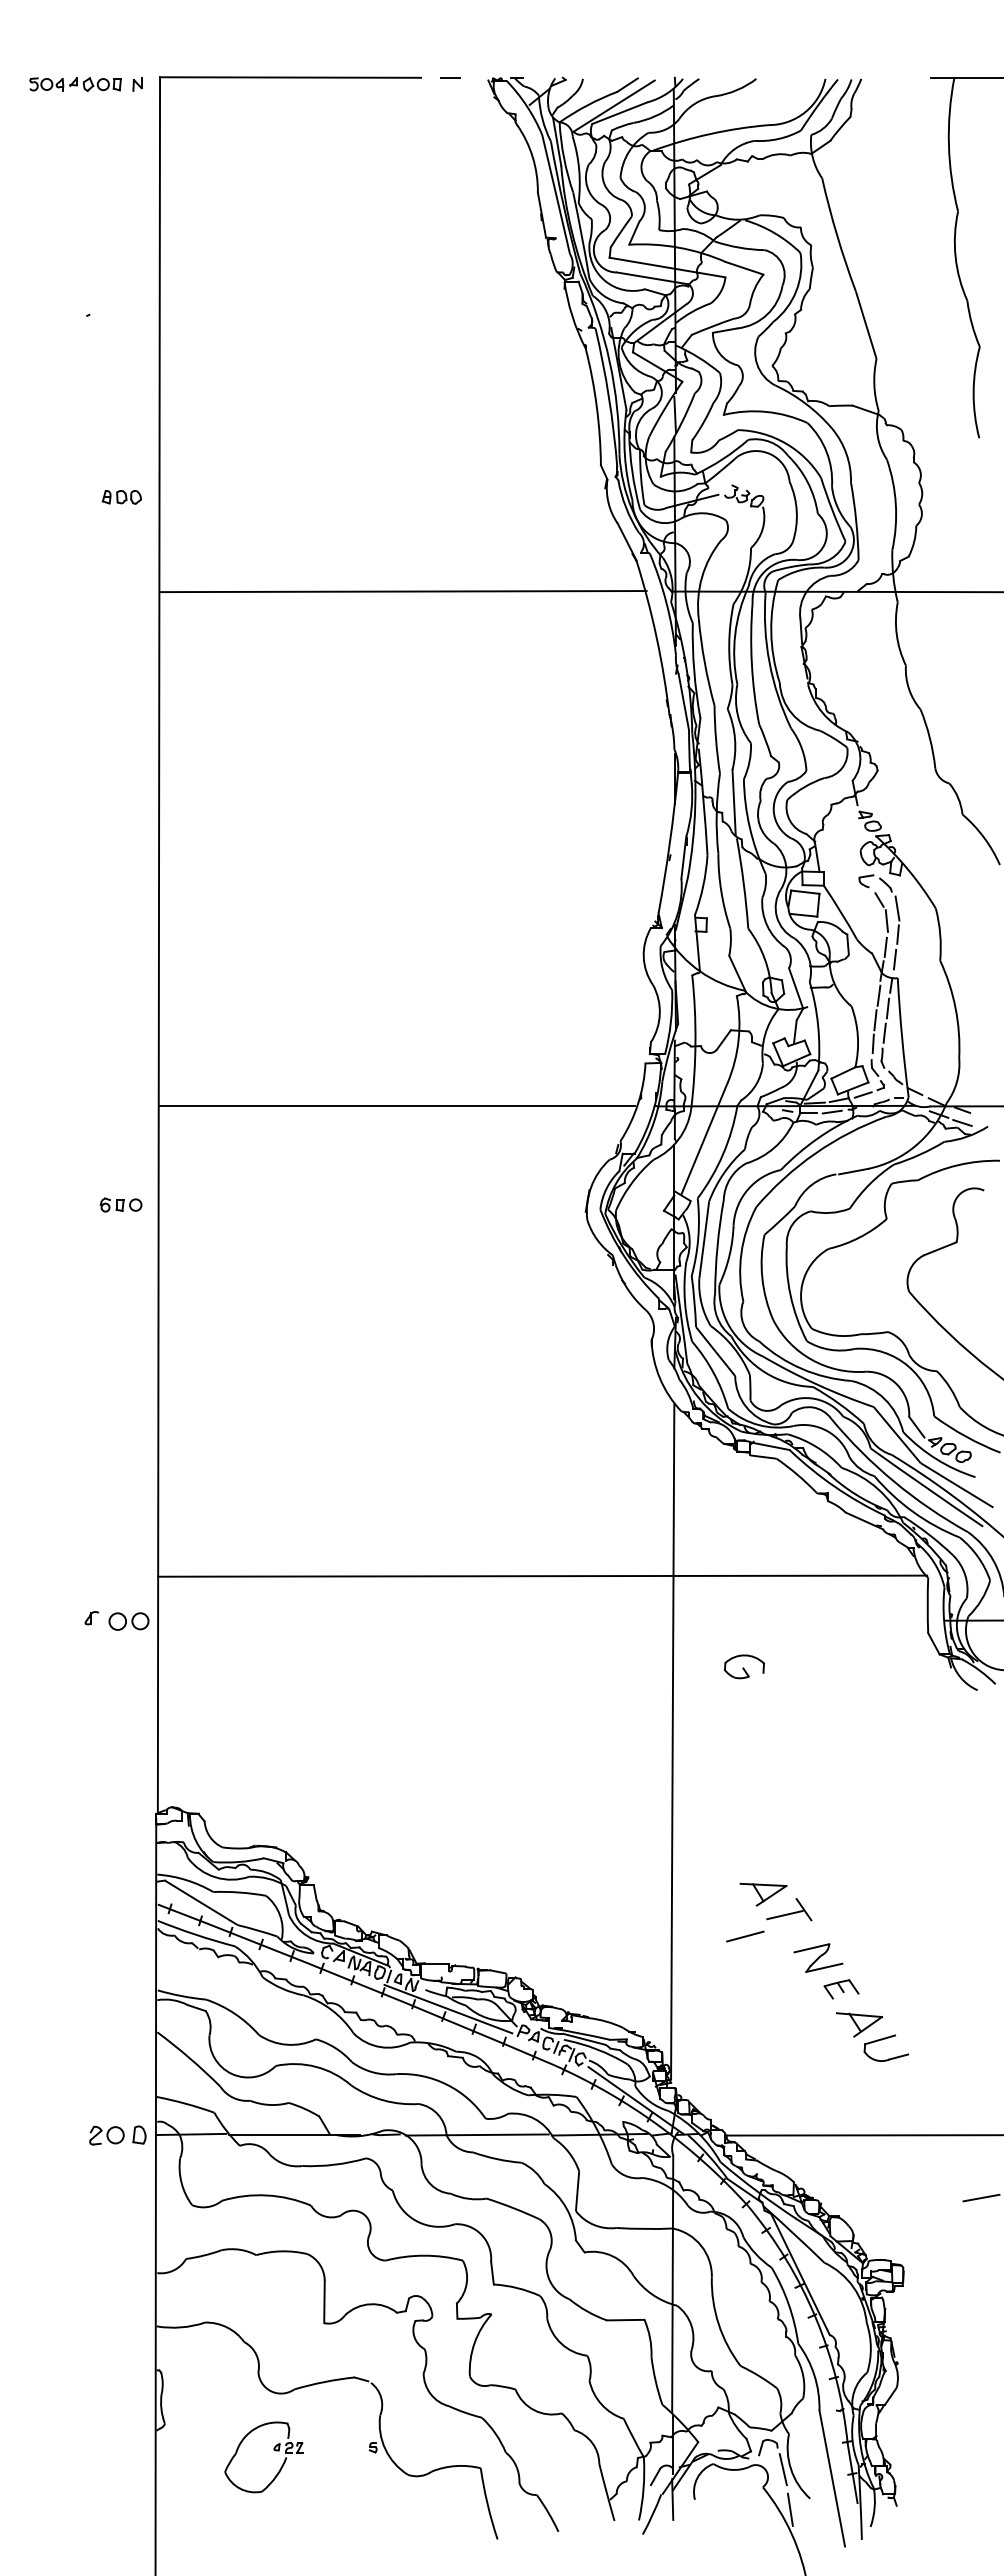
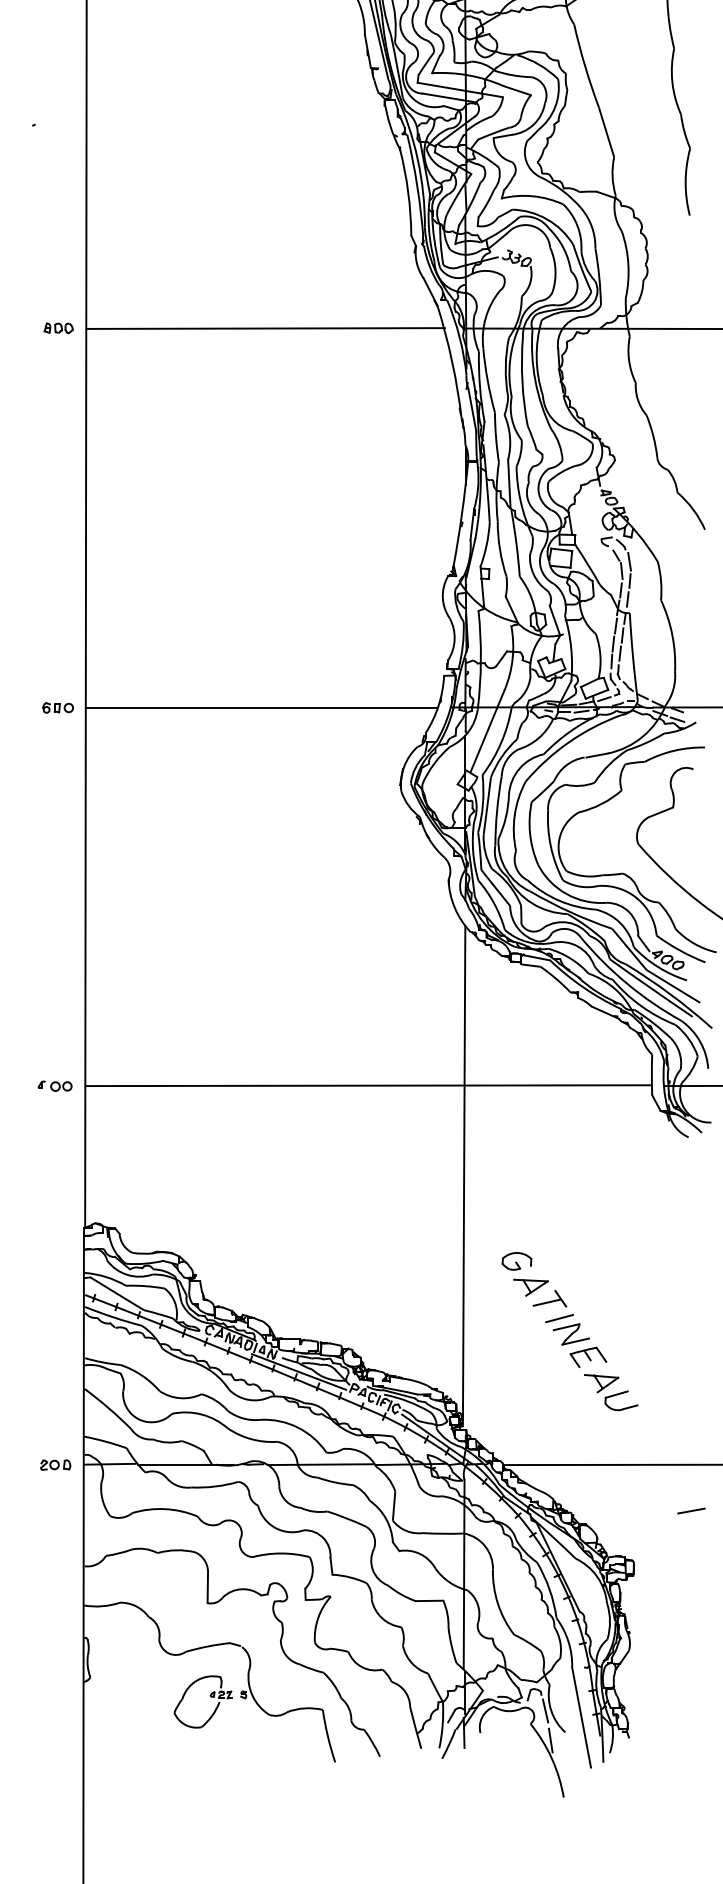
part: (121, 497) -> (58, 328), moved
part: (120, 1204) -> (57, 707), moved
line: (542, 1575) -> (368, 1085), moved
part: (116, 1620) -> (54, 1085), size x0.71
part: (744, 1666) -> (516, 1261), moved
line: (745, 1936) -> (559, 1318), moved
part: (841, 1989) -> (588, 1357), size x1.43
part: (117, 2135) -> (55, 1465), size x0.71
part: (273, 2449) -> (210, 1696), moved

